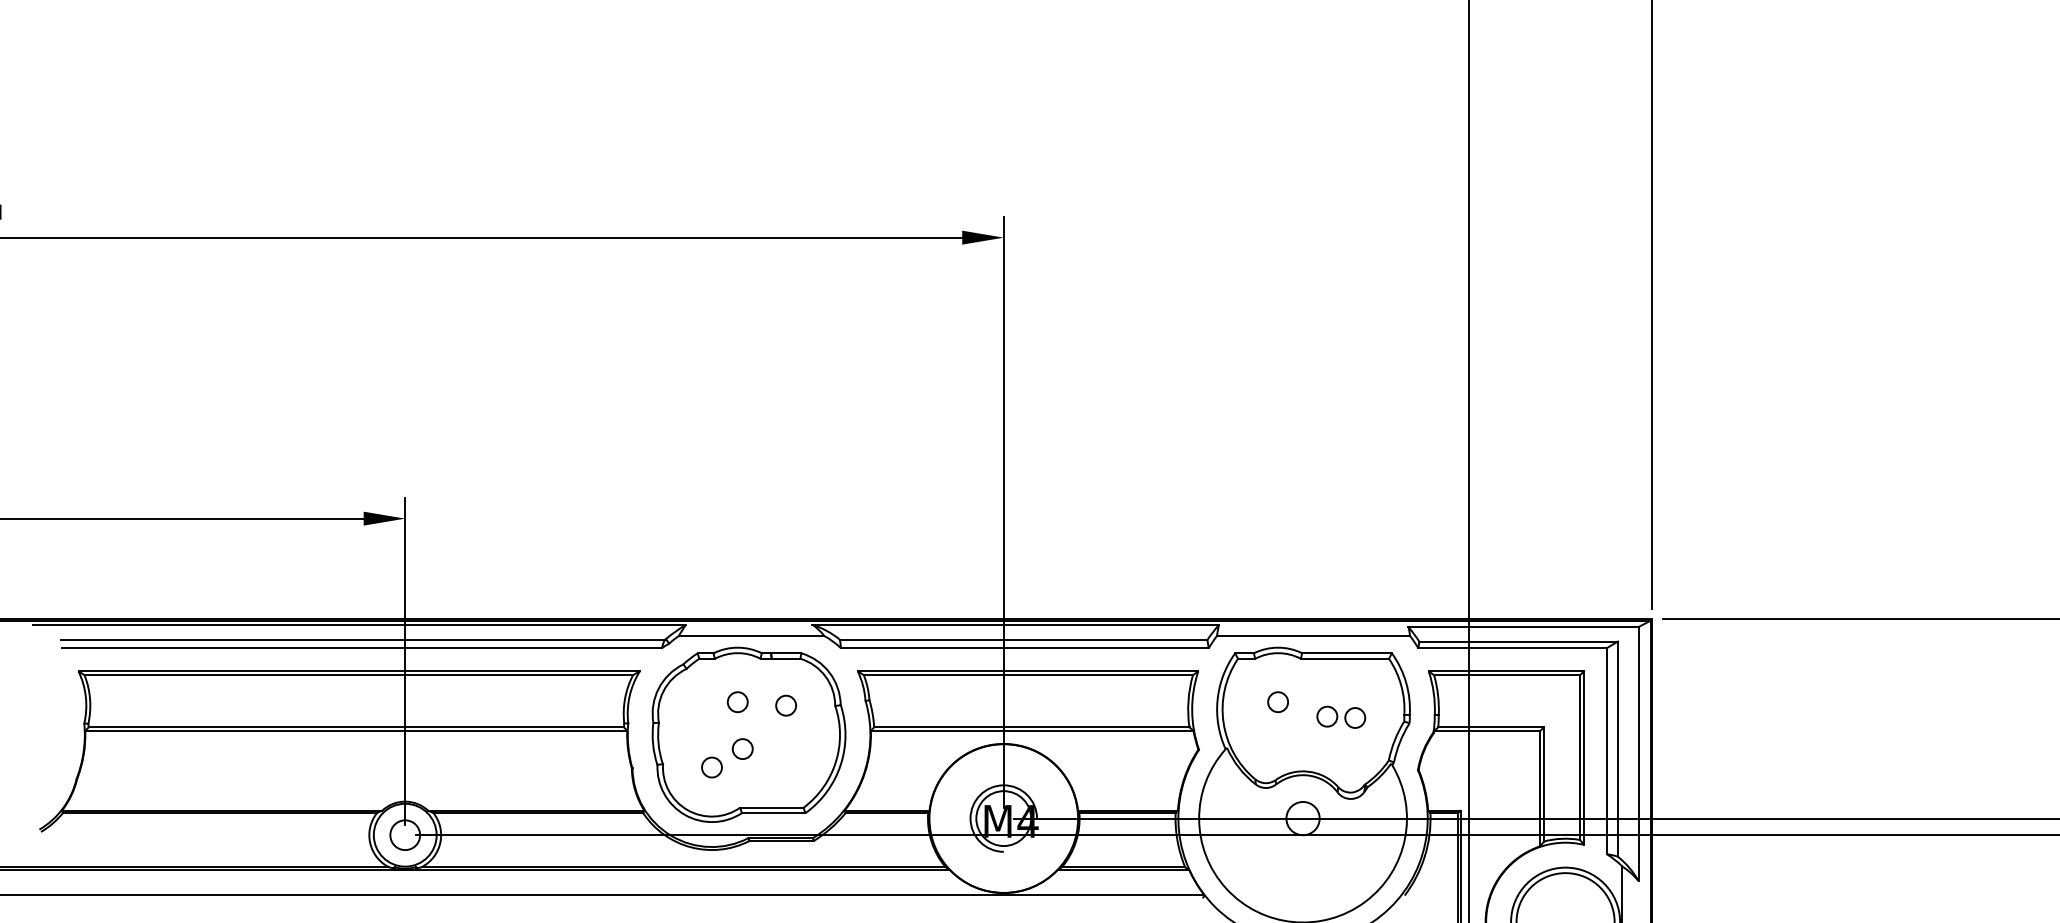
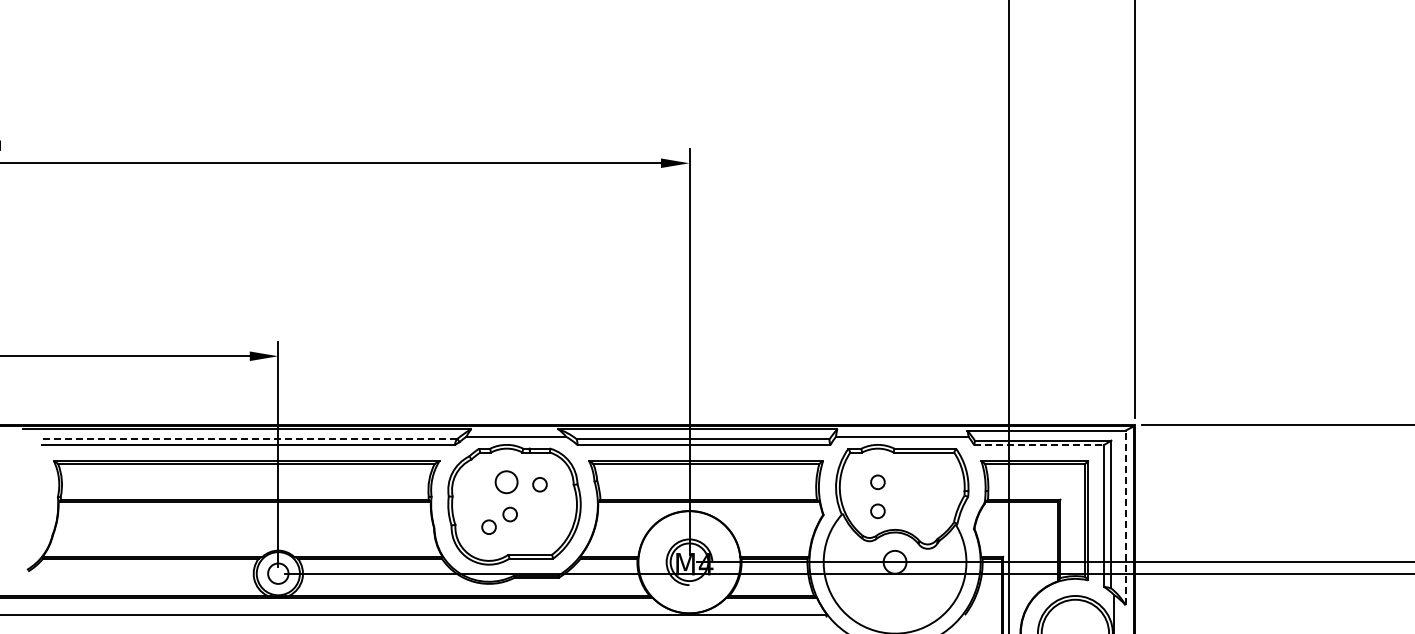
line: (361, 639) -> (248, 439), solid -> dashed
line: (1511, 648) -> (1038, 445), solid -> dashed
circle: (737, 702) -> (506, 482), size x1.6
part: (1341, 716) -> (921, 492), removed
circle: (1277, 744) -> (877, 511), added
line: (1638, 753) -> (1125, 517), solid -> dashed

